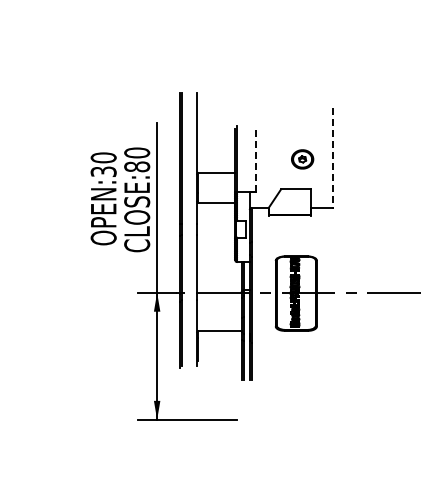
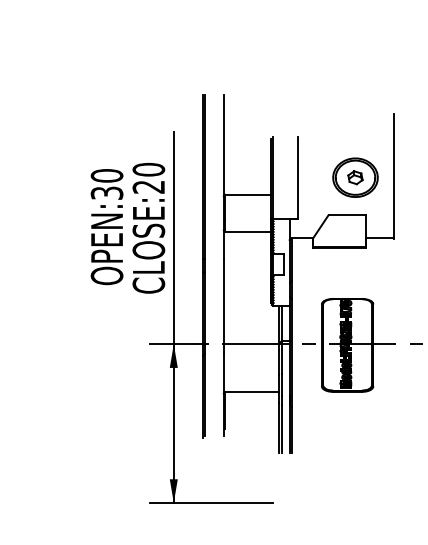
line: (333, 158) -> (393, 176), dashed -> solid
line: (256, 159) -> (297, 177), dashed -> solid
part: (302, 159) -> (355, 177), size x1.67
text: (137, 166) -> (149, 186), CLOSE:80 -> CLOSE:20

